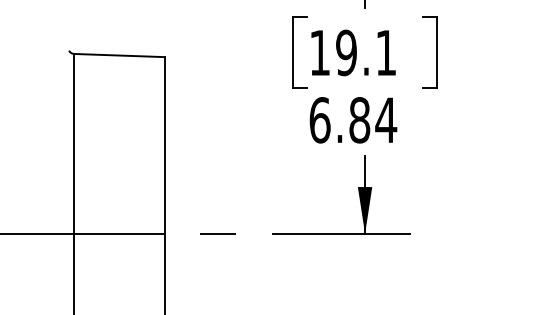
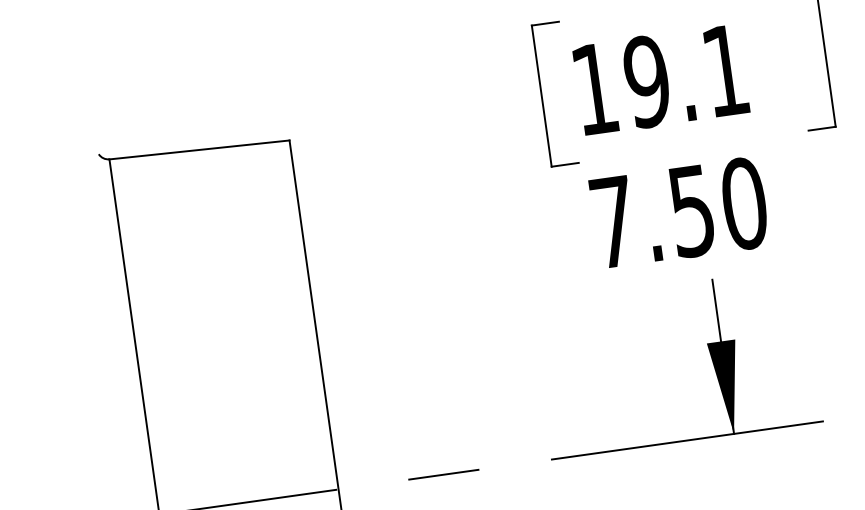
text: (353, 120) -> (679, 213), 6.84 -> 7.50

